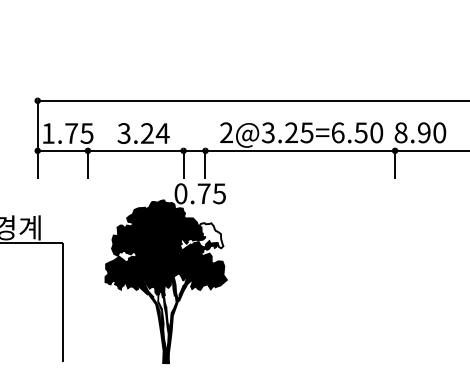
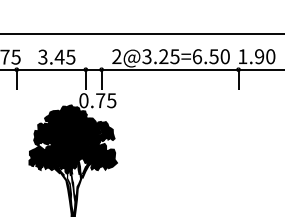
text: (400, 132) -> (242, 56), 8.90 -> 1.90
text: (154, 133) -> (64, 57), 3.24 -> 3.45
fill: (201, 236) -> (98, 131), added

